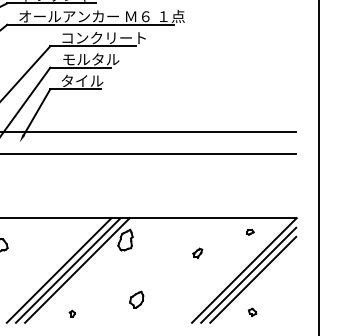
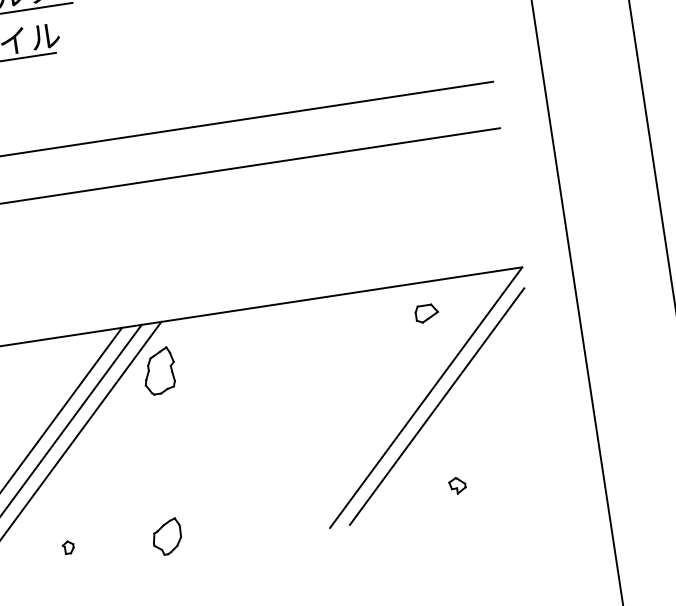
part: (250, 231) -> (426, 311), size x1.6
part: (197, 252) -> (319, 374), removed
line: (253, 279) -> (448, 414), removed
part: (136, 299) -> (166, 536), moved

